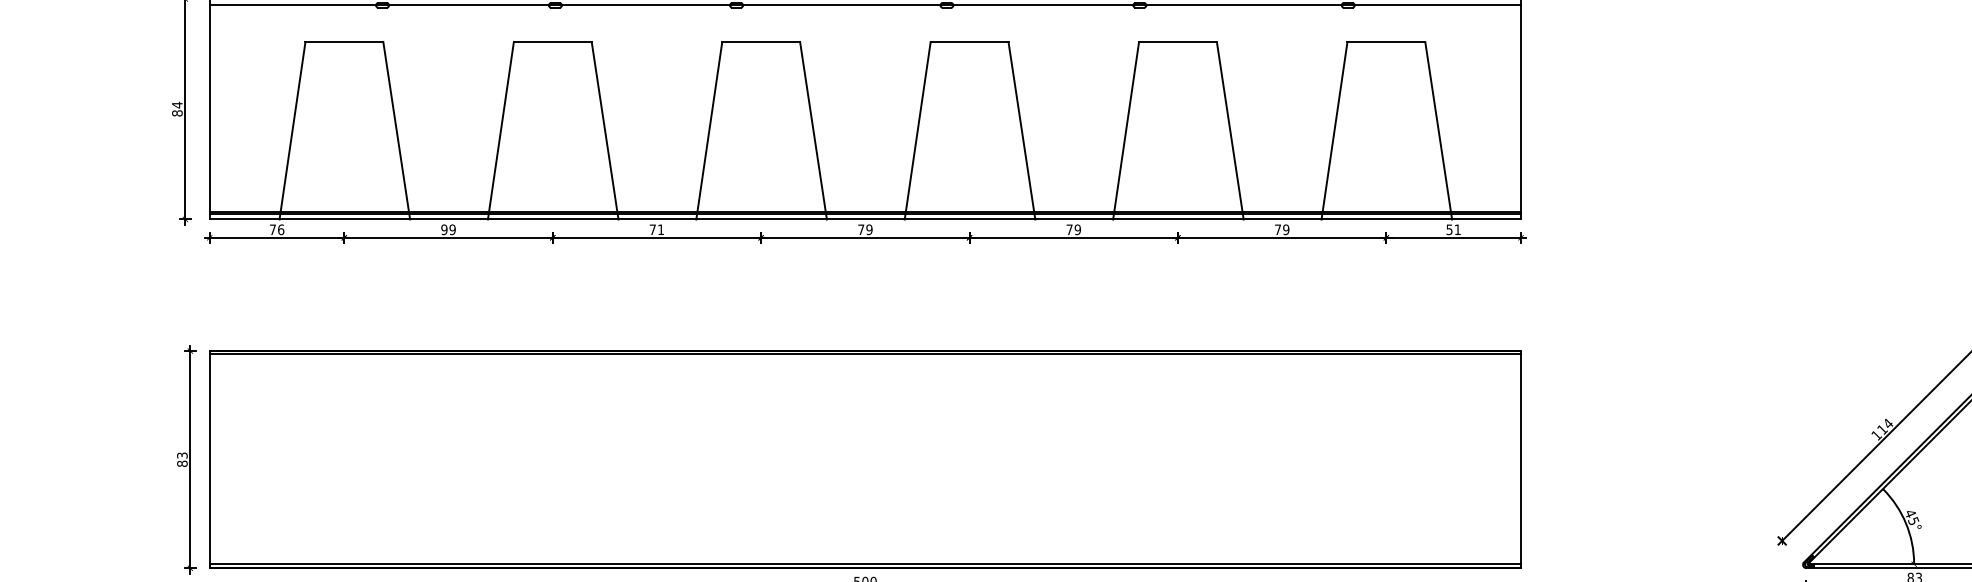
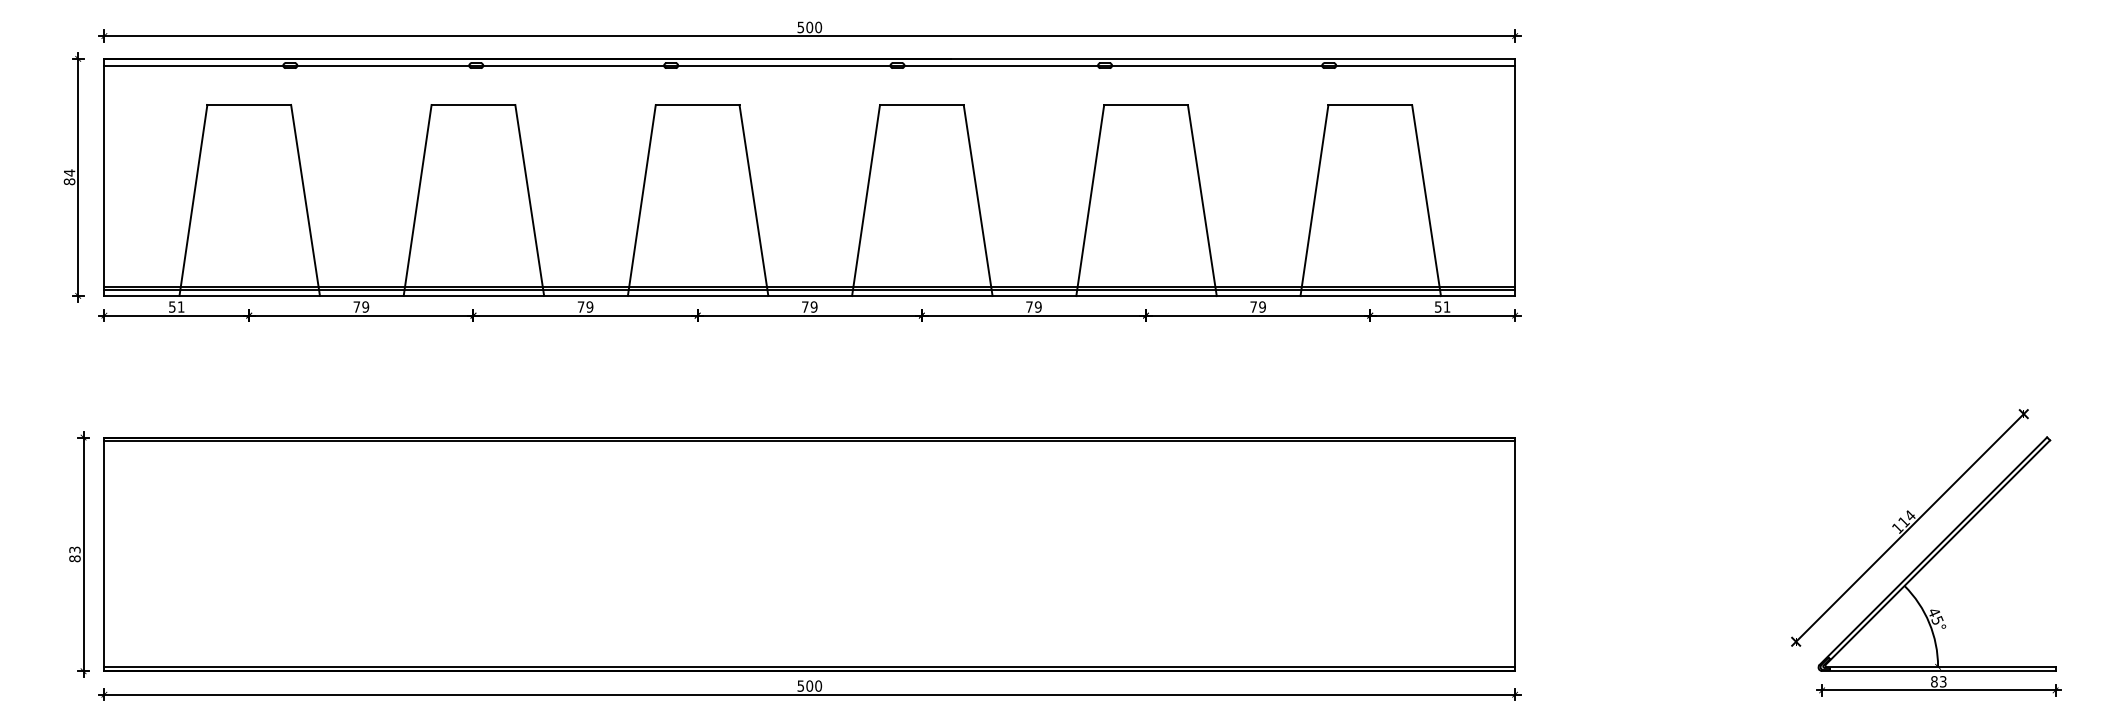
text: (276, 229) -> (176, 306), 76 -> 51
text: (444, 229) -> (356, 306), 99 -> 79
text: (660, 229) -> (589, 306), 71 -> 79

